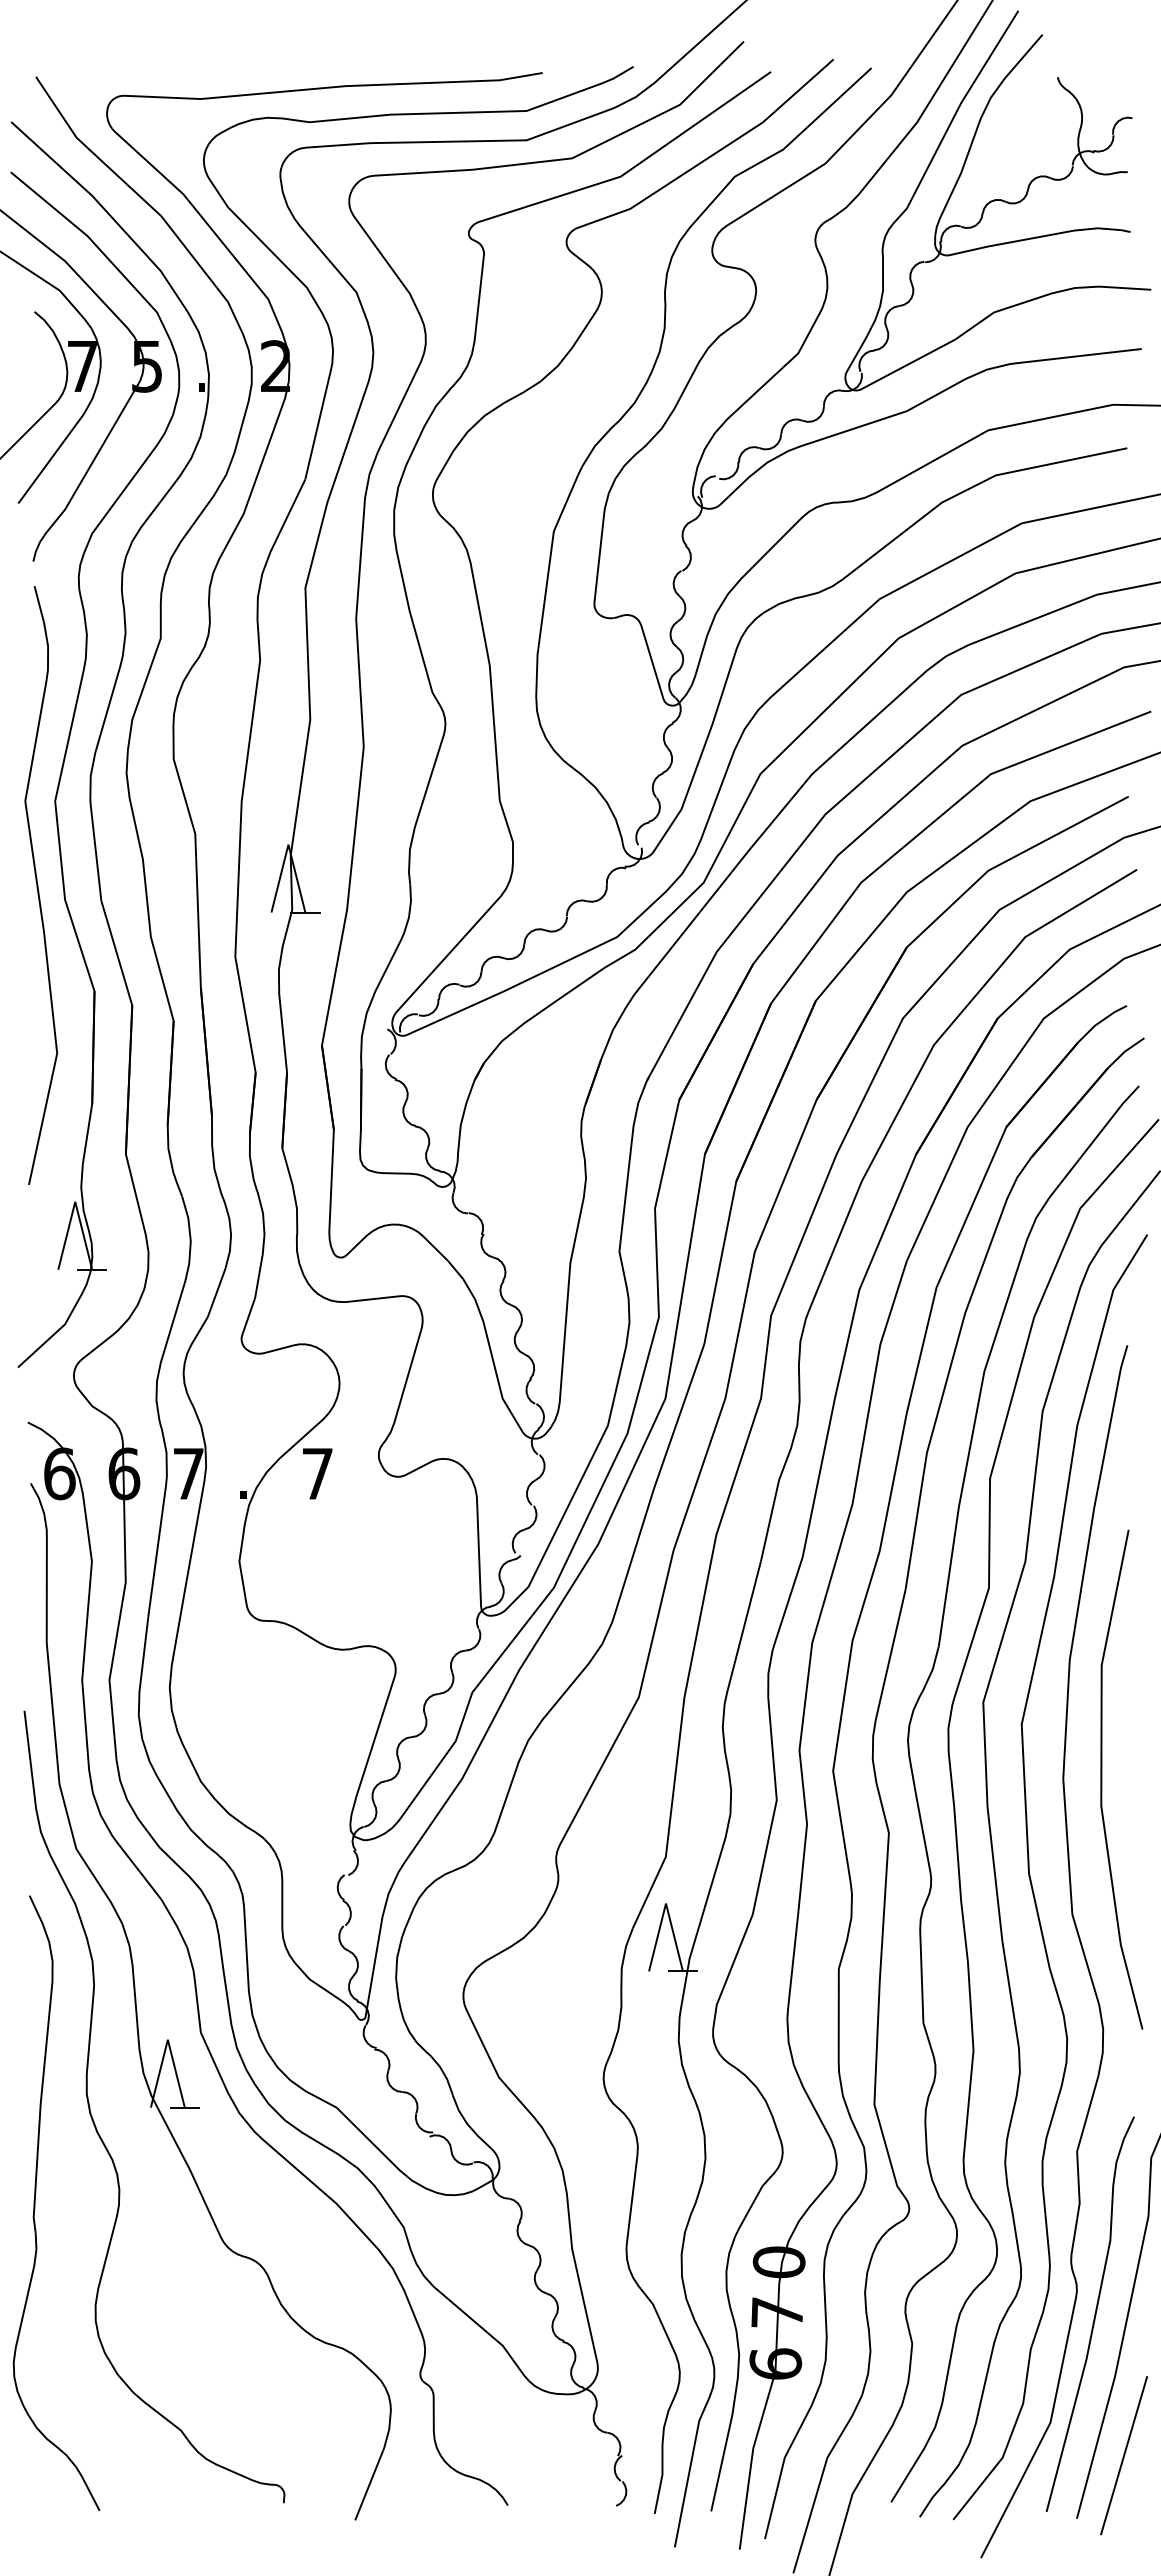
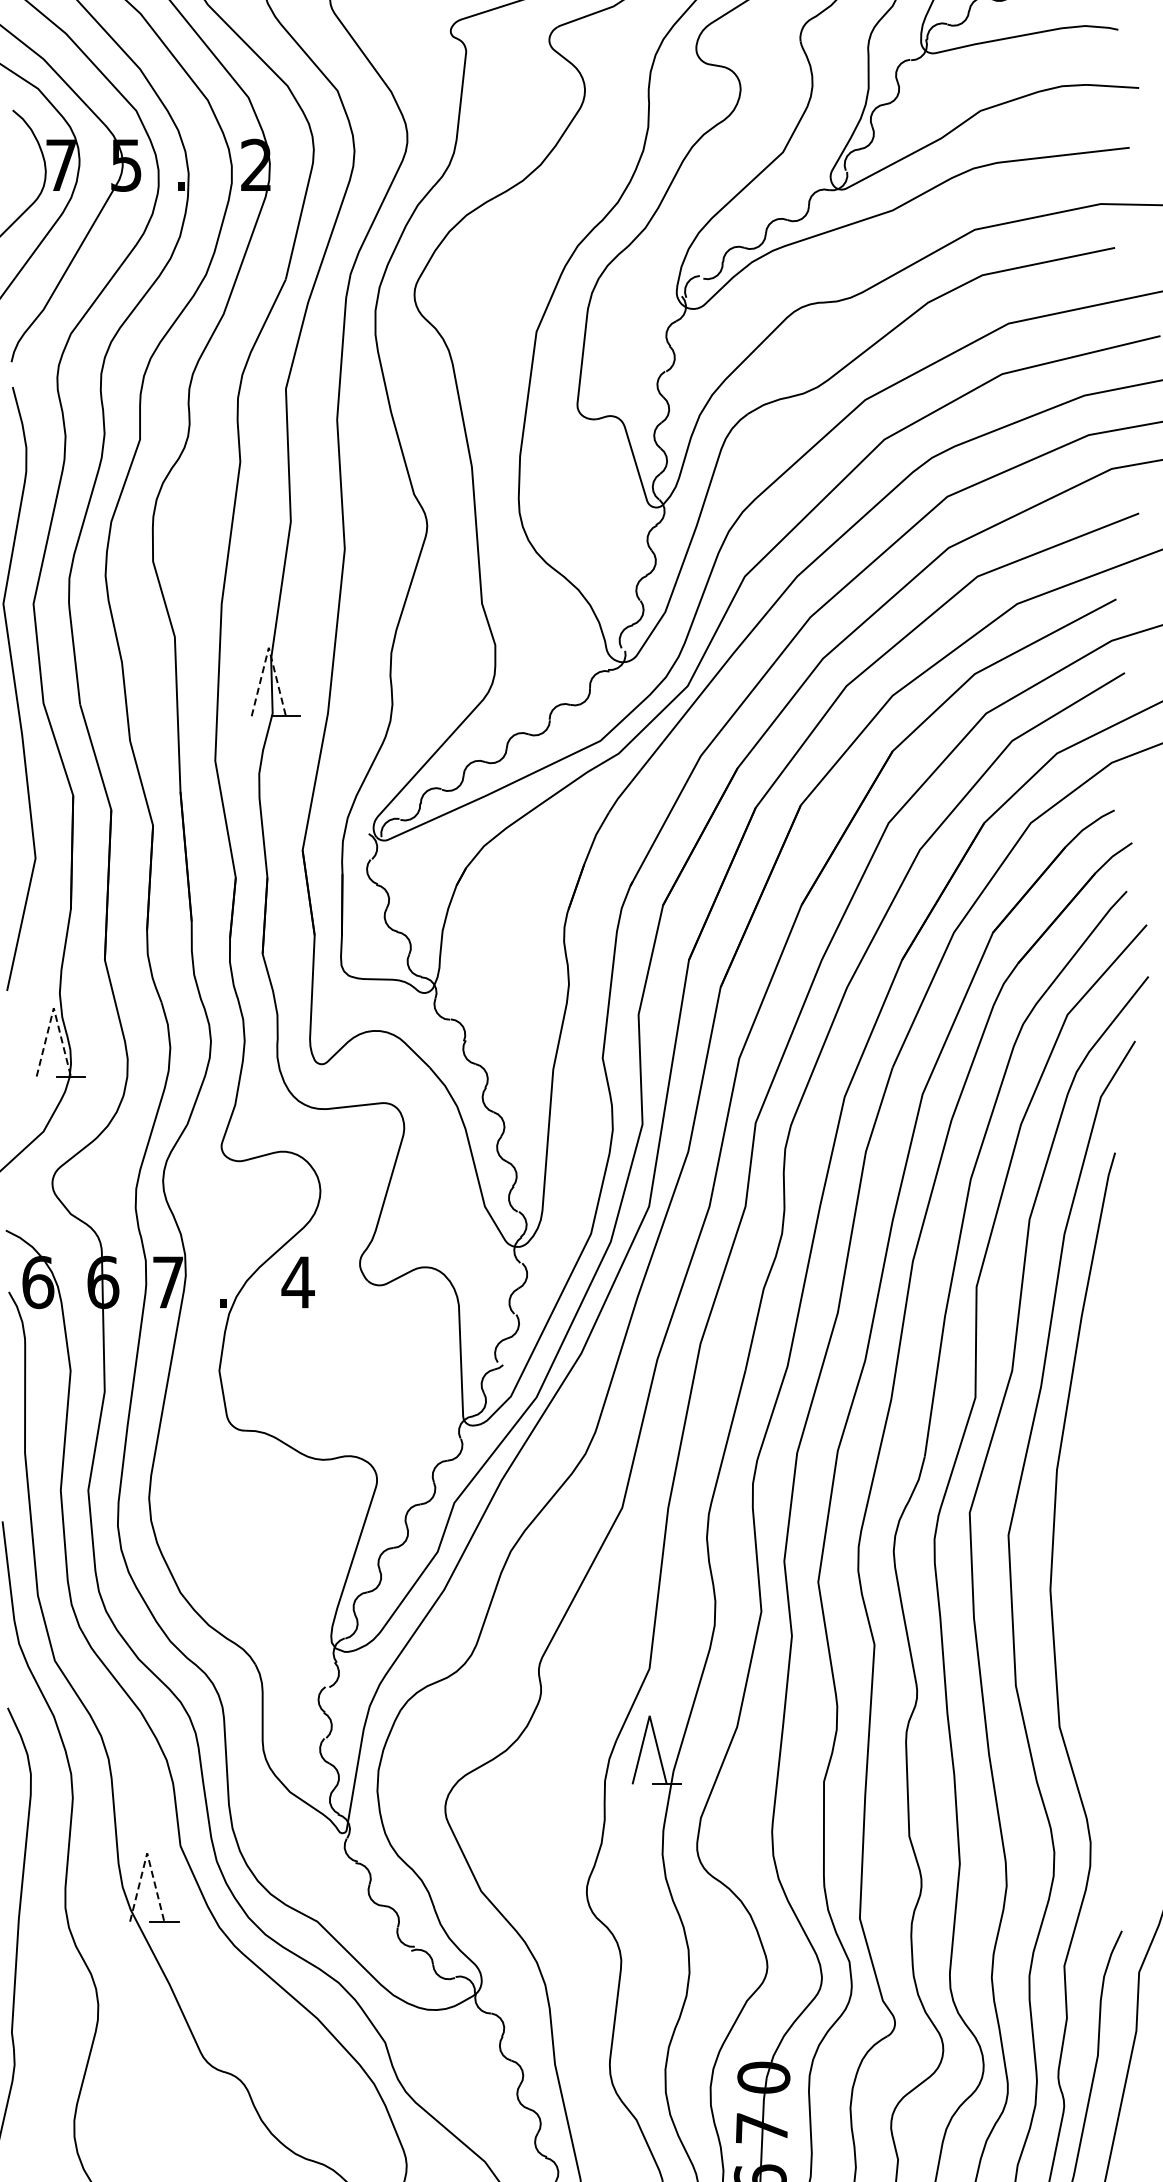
line: (288, 844) -> (268, 647), solid -> dashed
line: (75, 1201) -> (54, 1007), solid -> dashed
text: (317, 1473) -> (298, 1282), 7 -> 4
line: (1102, 1779) -> (1089, 1590), removed
line: (167, 2039) -> (146, 1852), solid -> dashed

